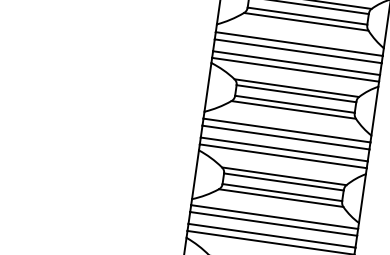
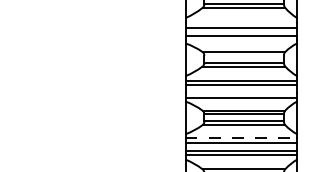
line: (297, 44) -> (240, 23), removed
line: (294, 70) -> (240, 40), removed
line: (295, 93) -> (243, 55), removed
line: (282, 149) -> (240, 93), removed
line: (274, 217) -> (241, 138), solid -> dashed

